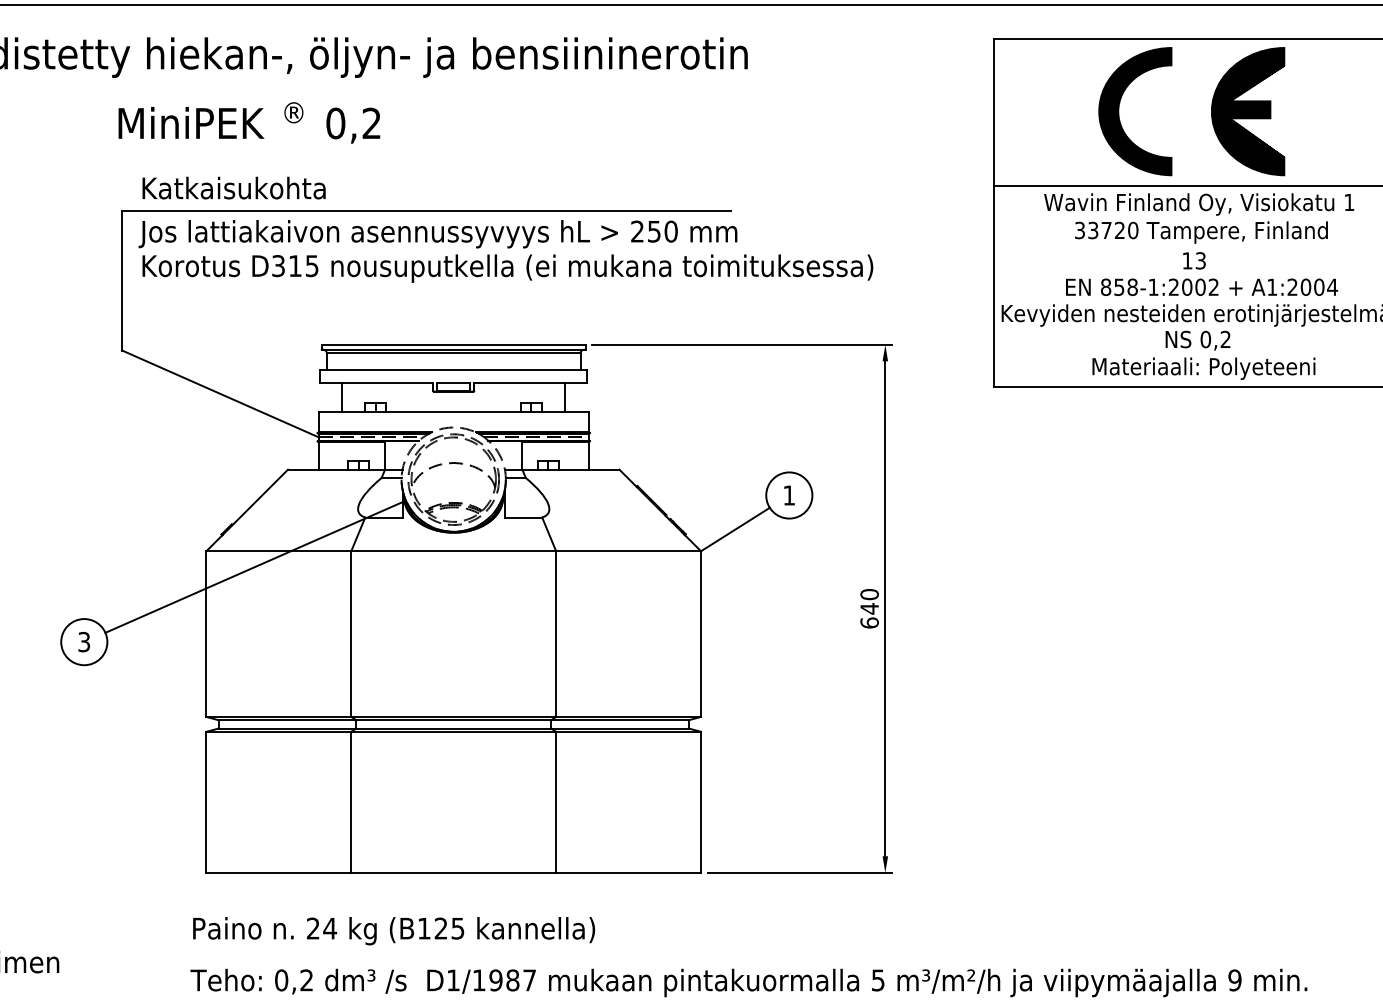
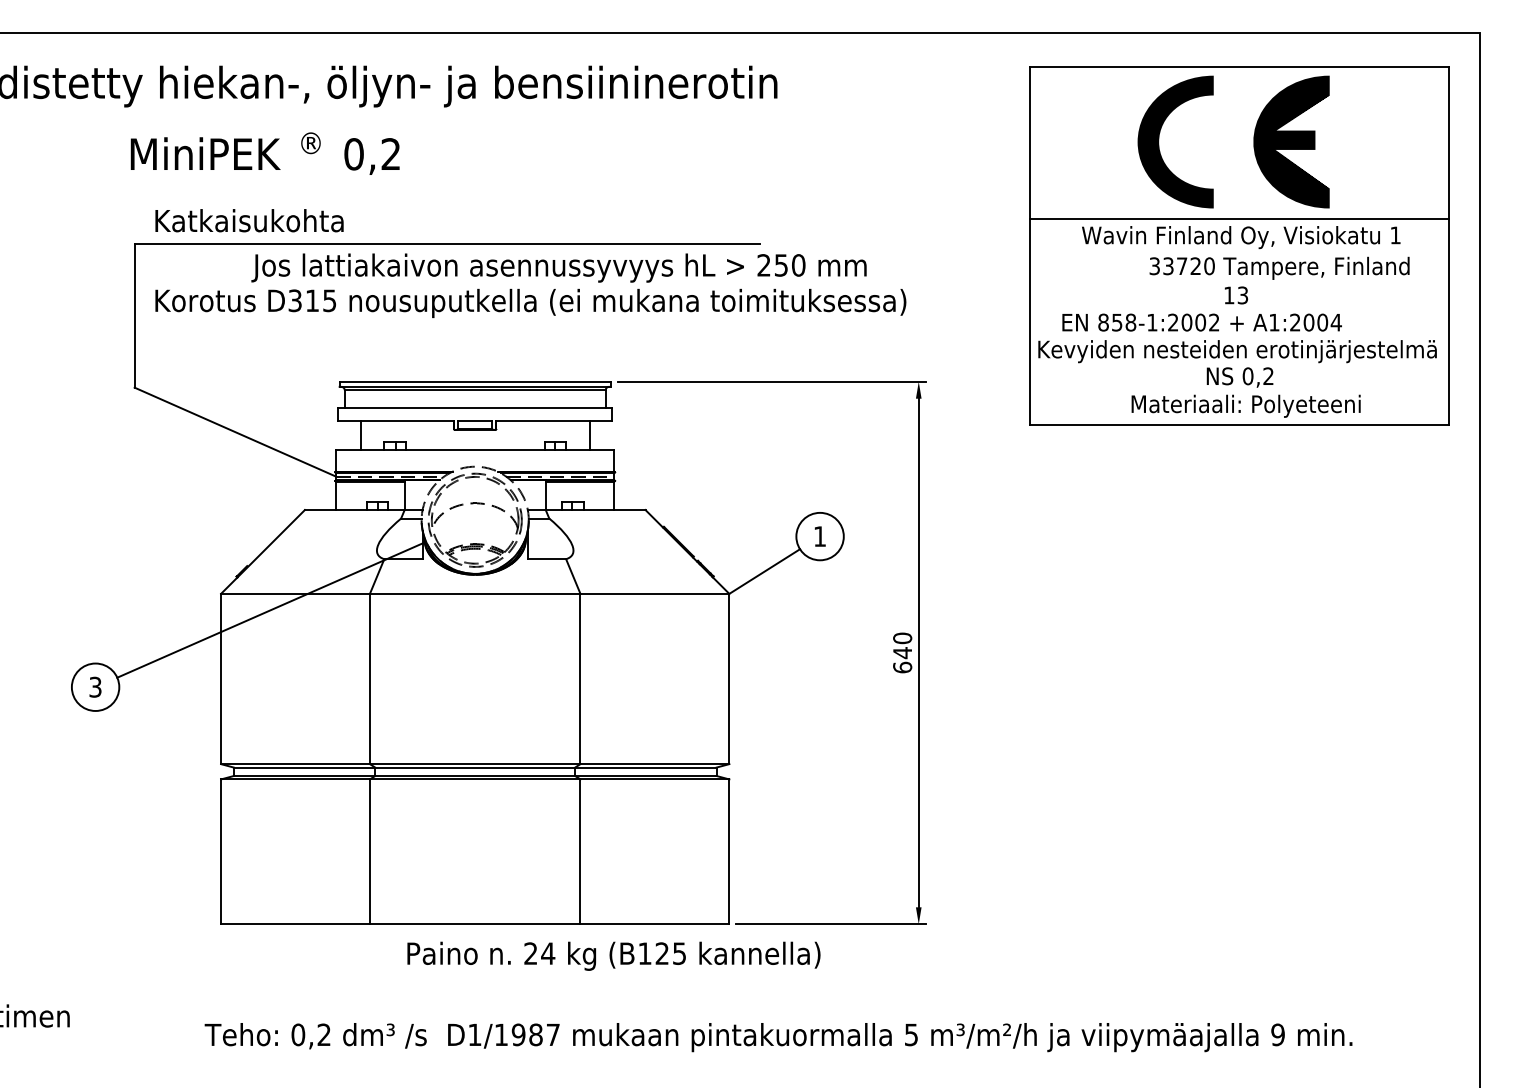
text: (1201, 231) -> (1279, 267), moved
text: (437, 233) -> (558, 267), moved
text: (1201, 287) -> (1201, 322), moved
text: (393, 930) -> (613, 955), moved

